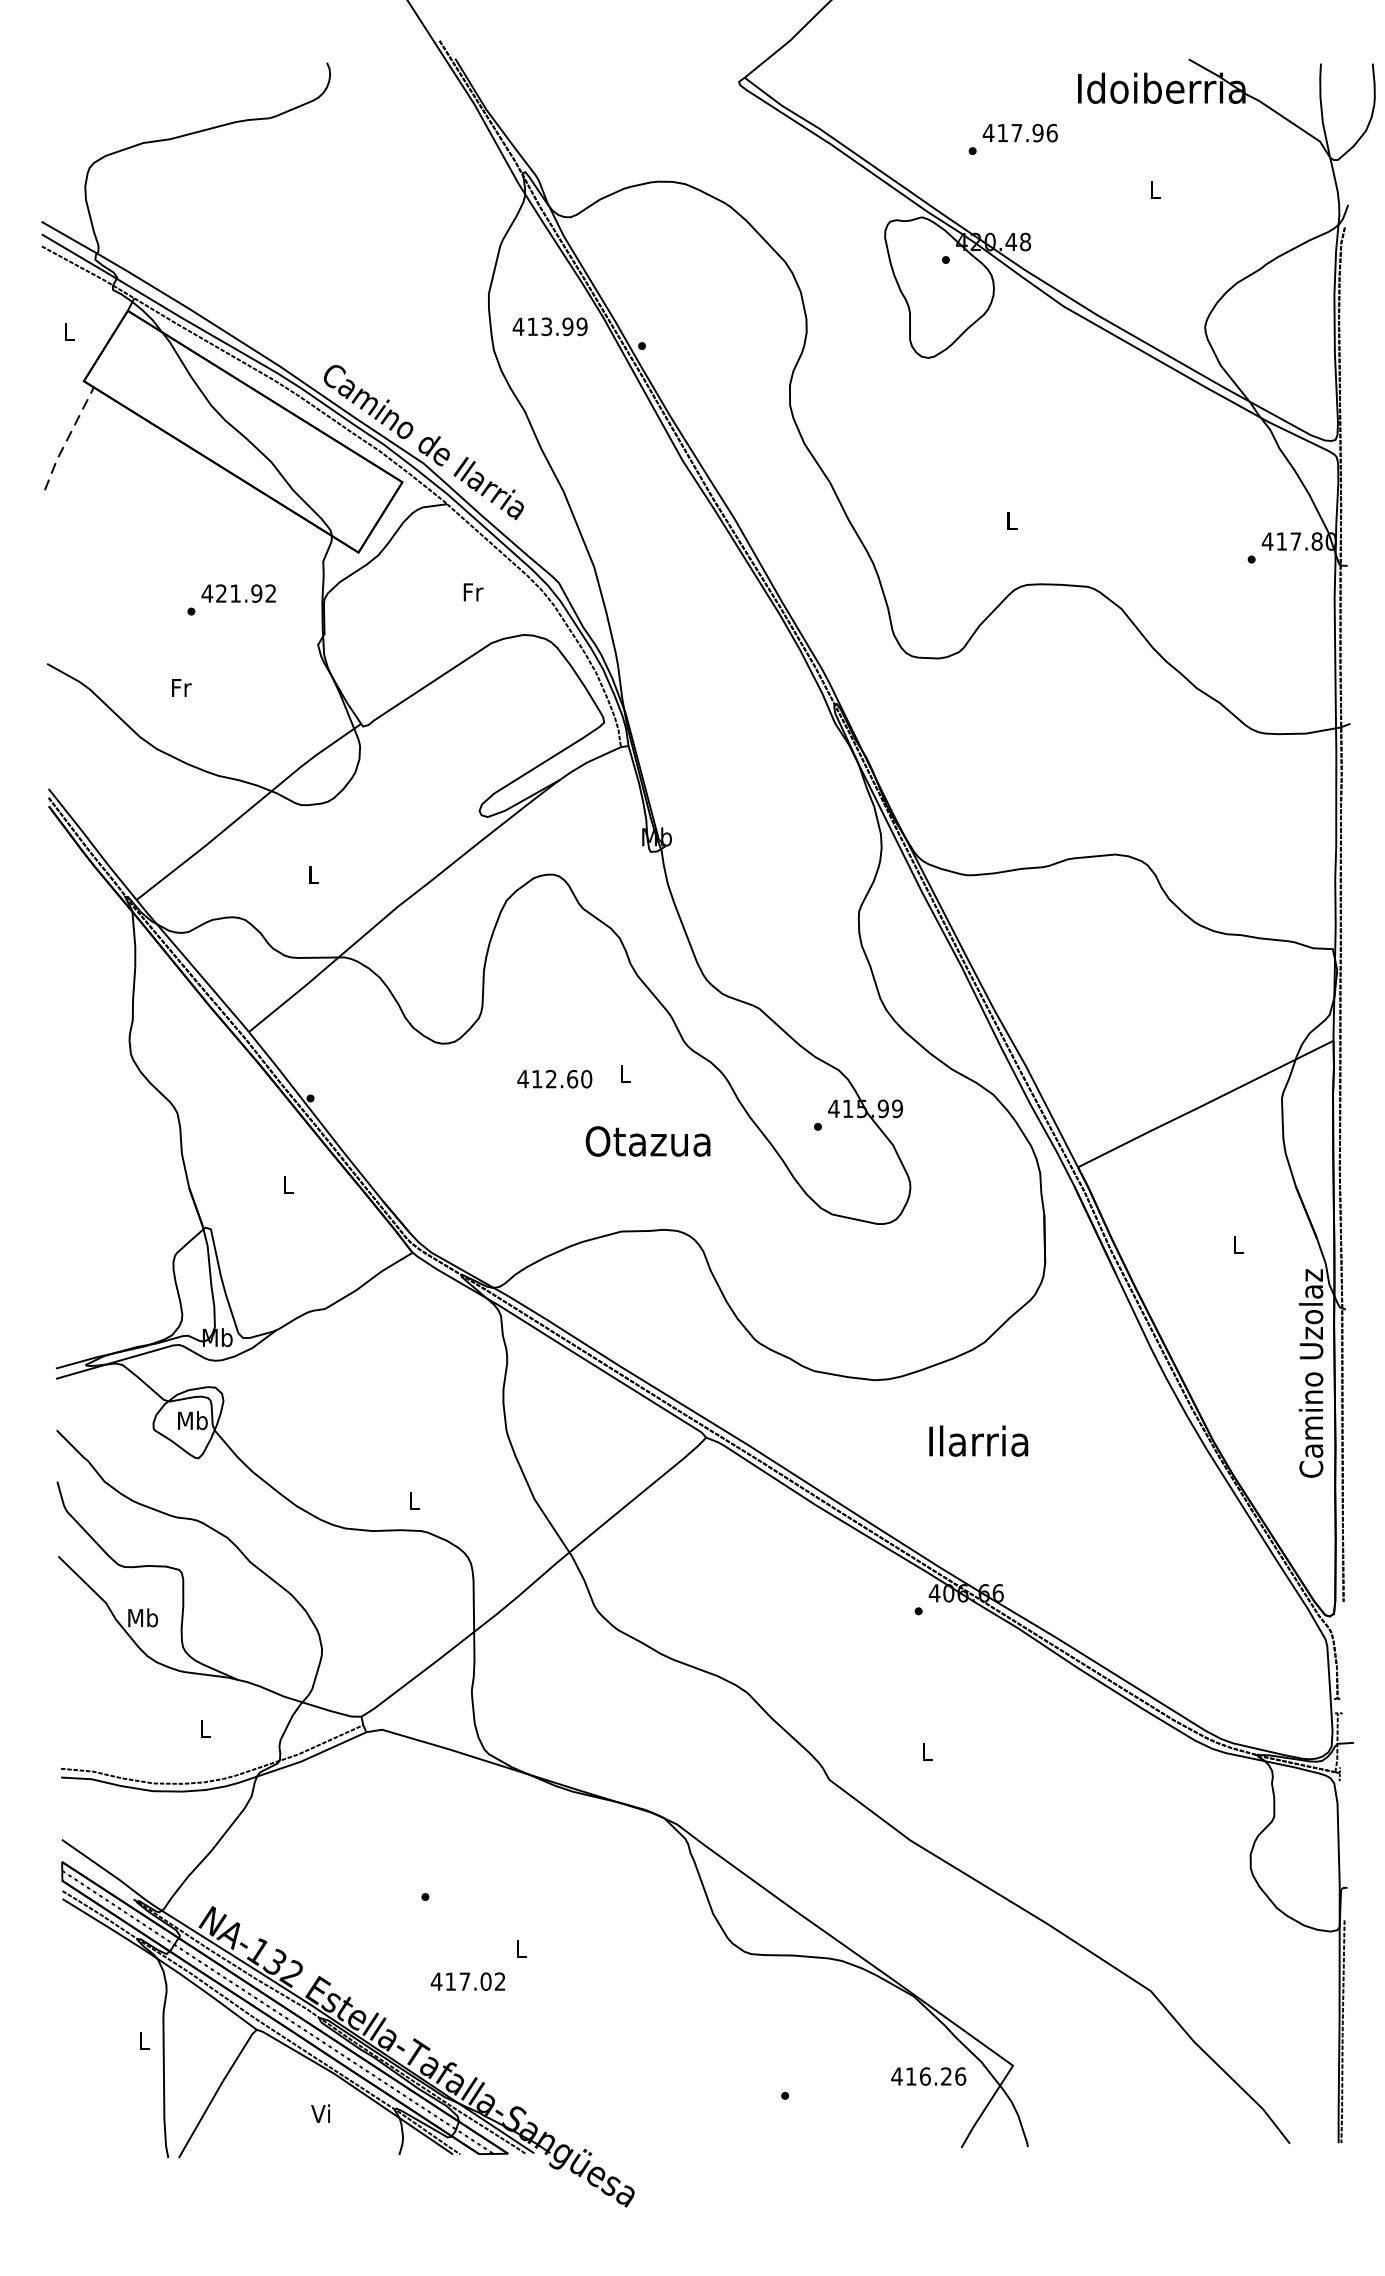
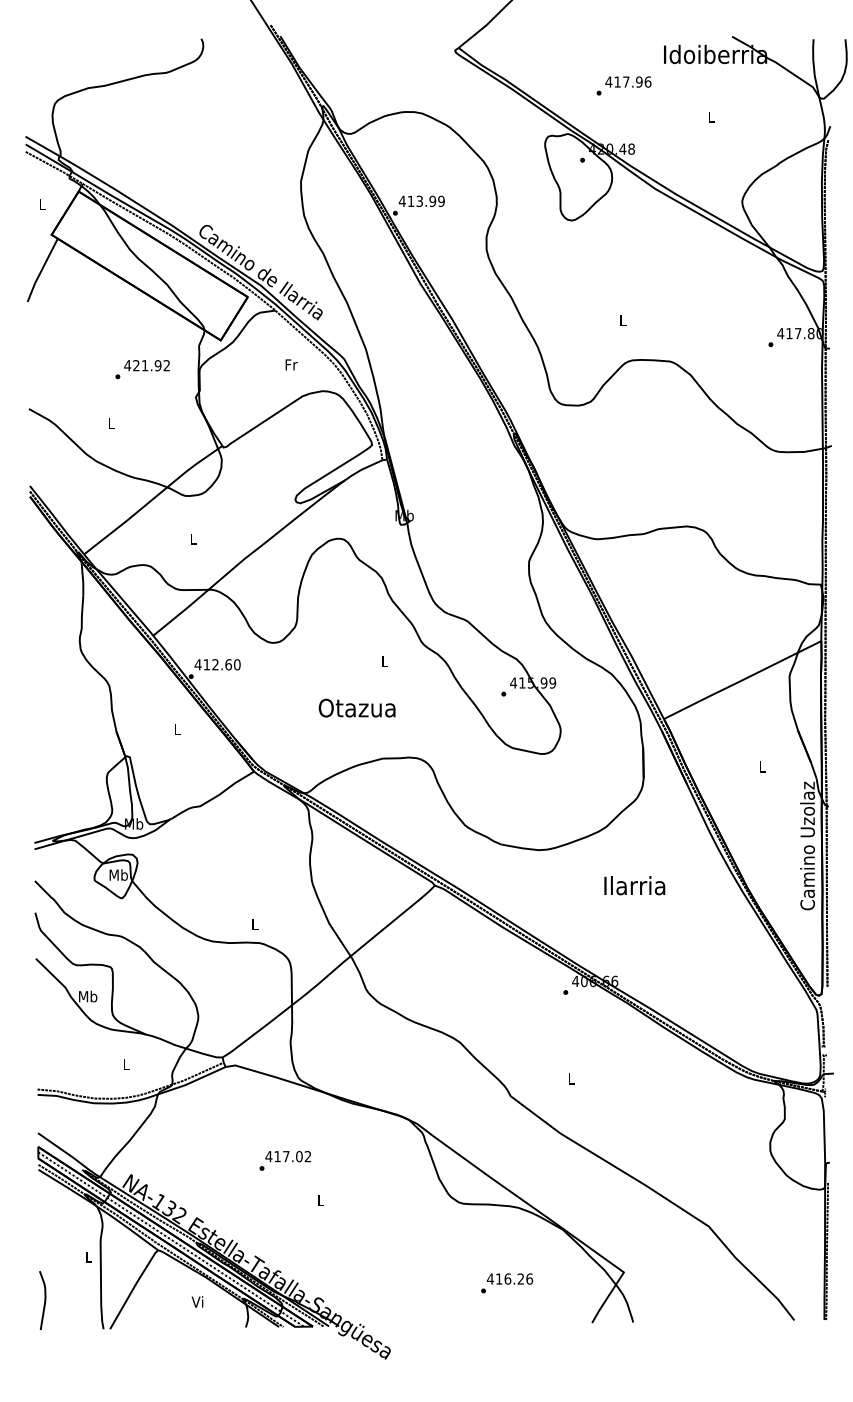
text: (549, 325) -> (421, 200), moved
line: (67, 439) -> (41, 270), dashed -> solid
text: (181, 687) -> (111, 423), Fr -> L
text: (554, 1078) -> (217, 664), moved
text: (647, 1140) -> (356, 707), moved
text: (978, 1440) -> (634, 885), moved
text: (466, 1981) -> (287, 1156), moved
text: (927, 2075) -> (509, 1278), moved
curve: (72, 2111) -> (44, 1300), added

